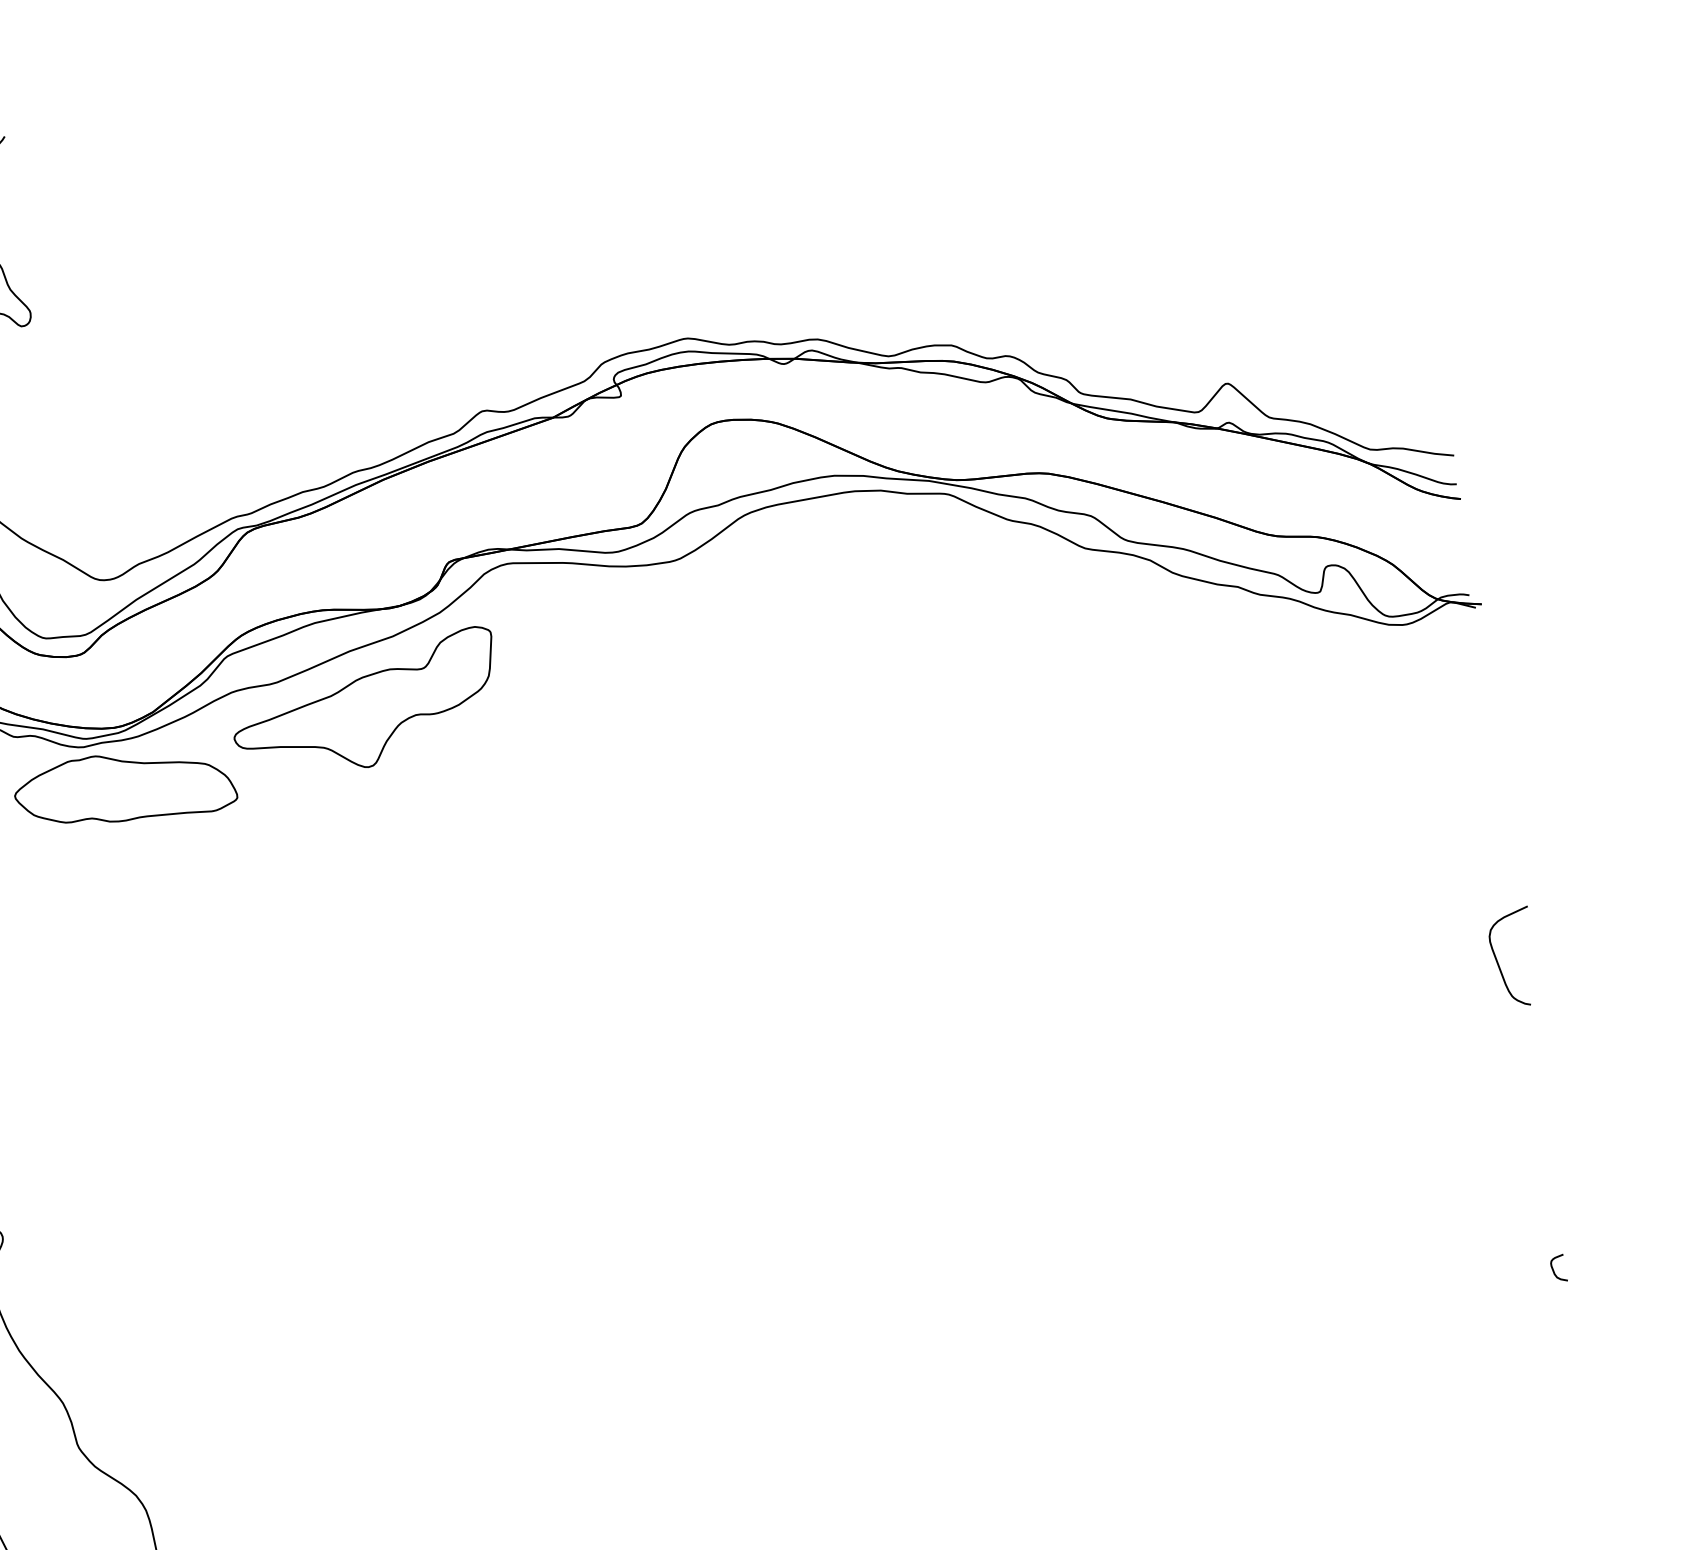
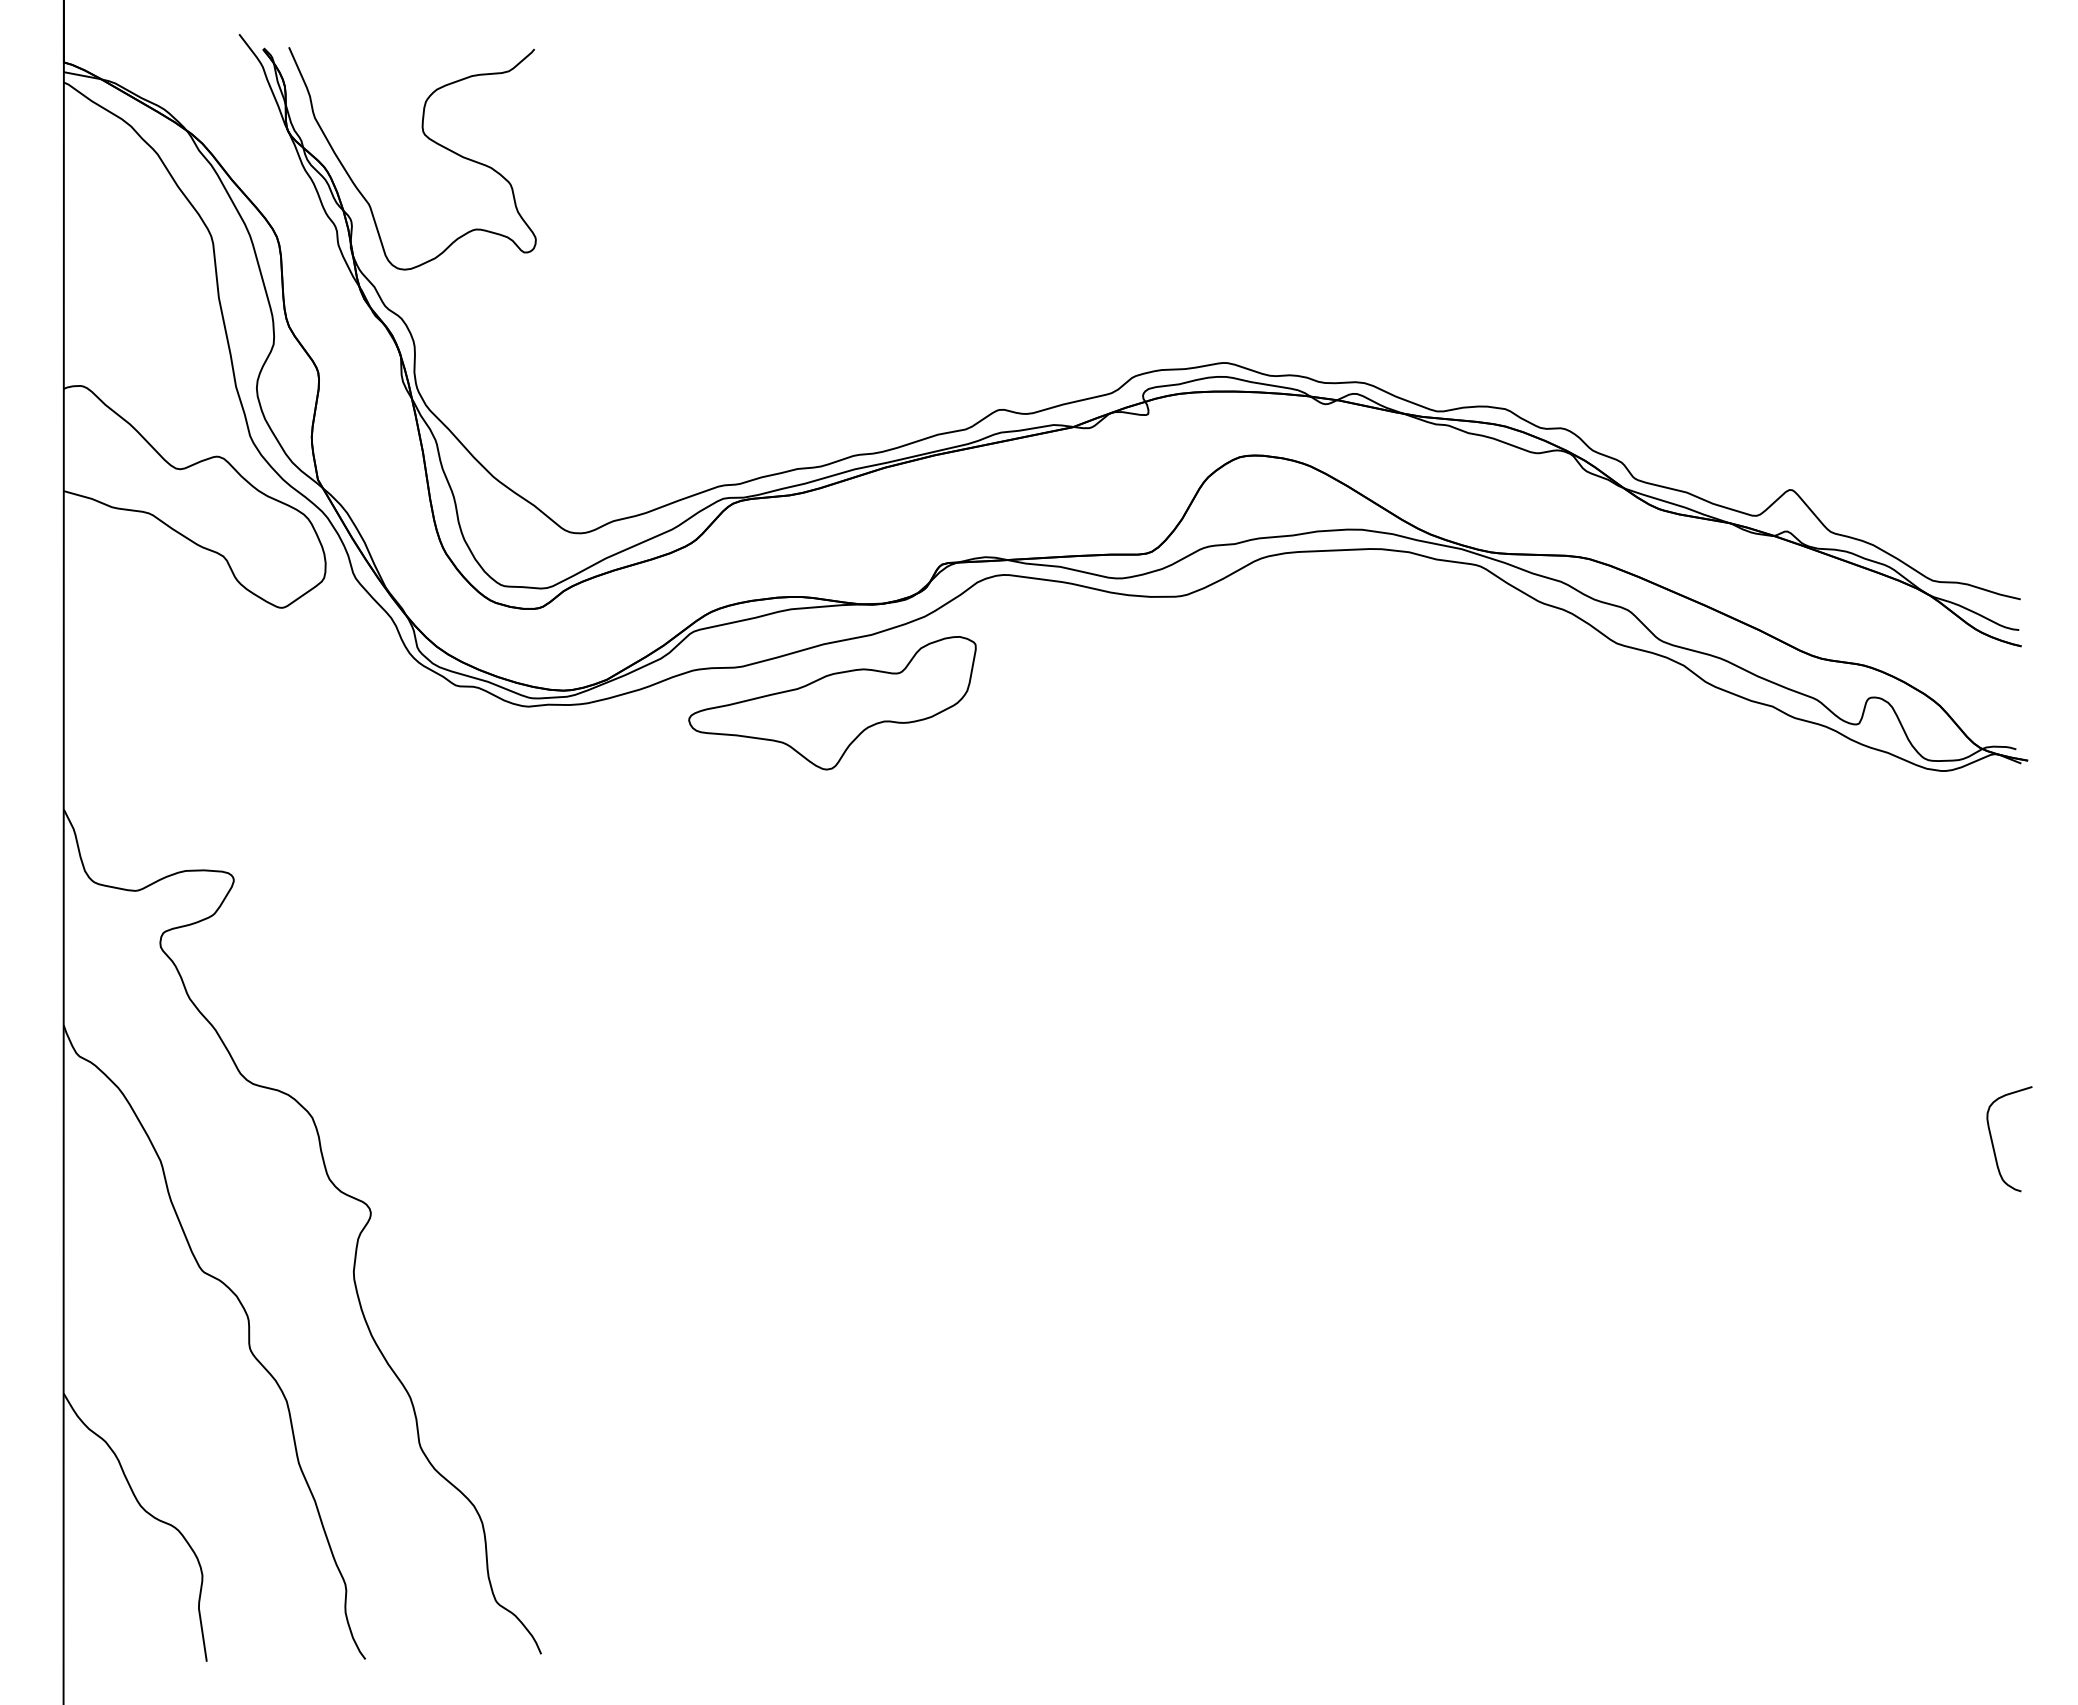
part: (124, 787) -> (565, 755), removed
curve: (1553, 1269) -> (2006, 1474), removed

